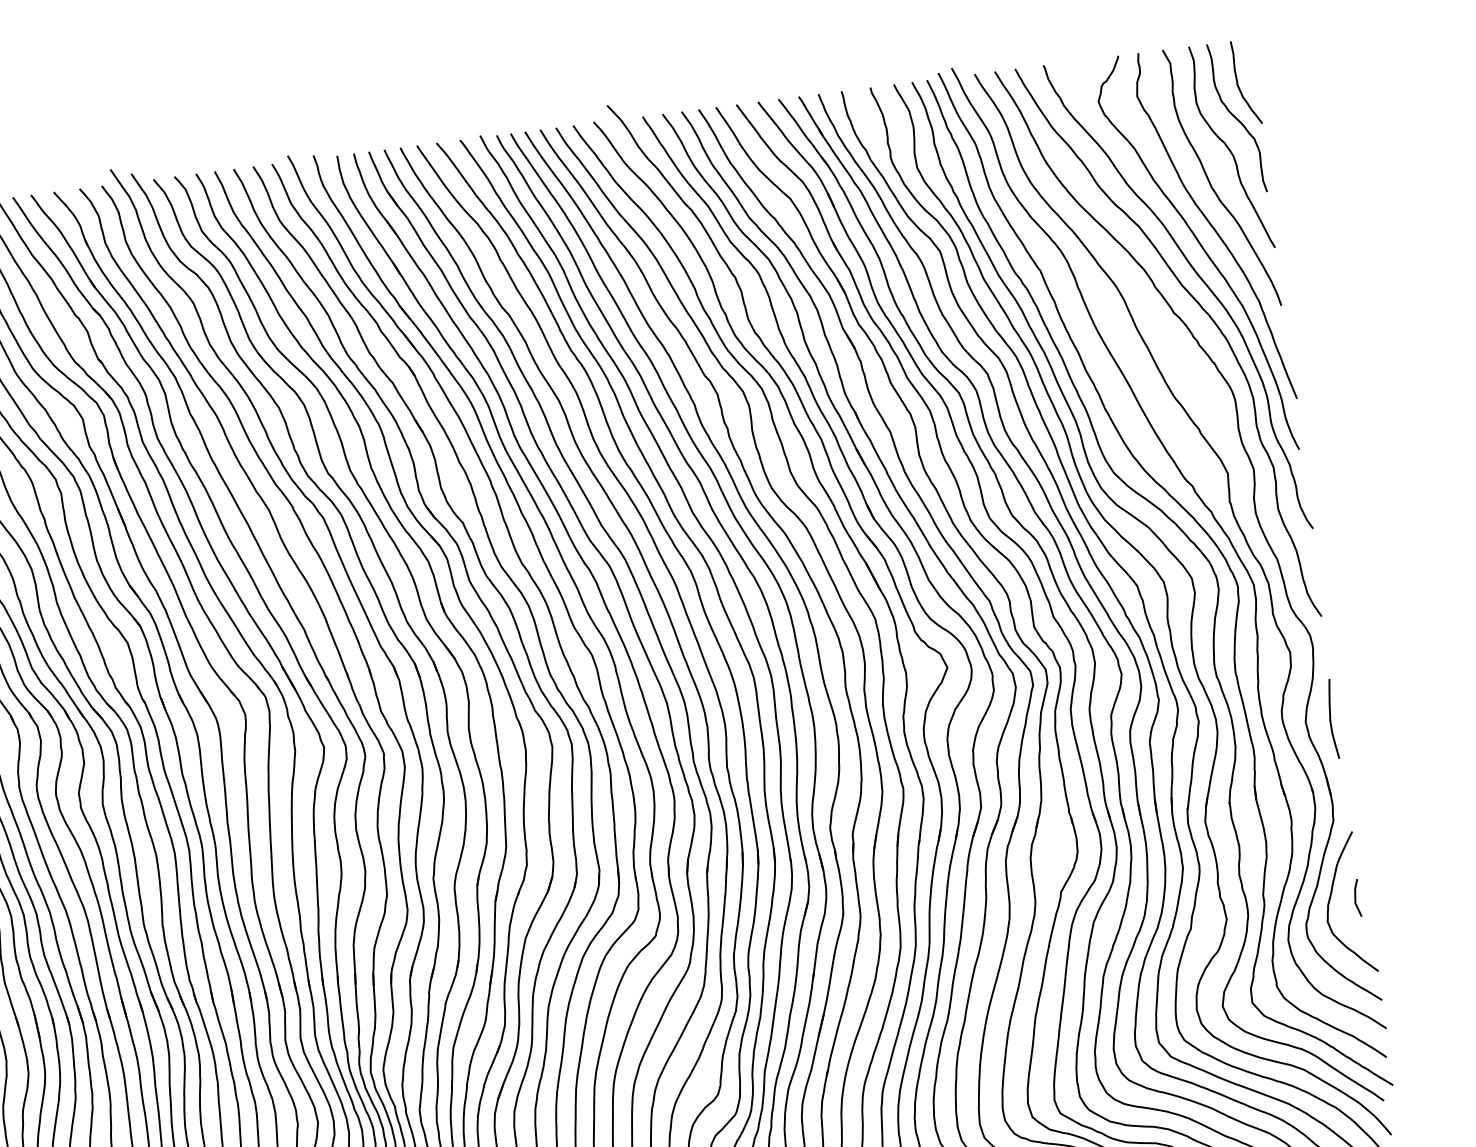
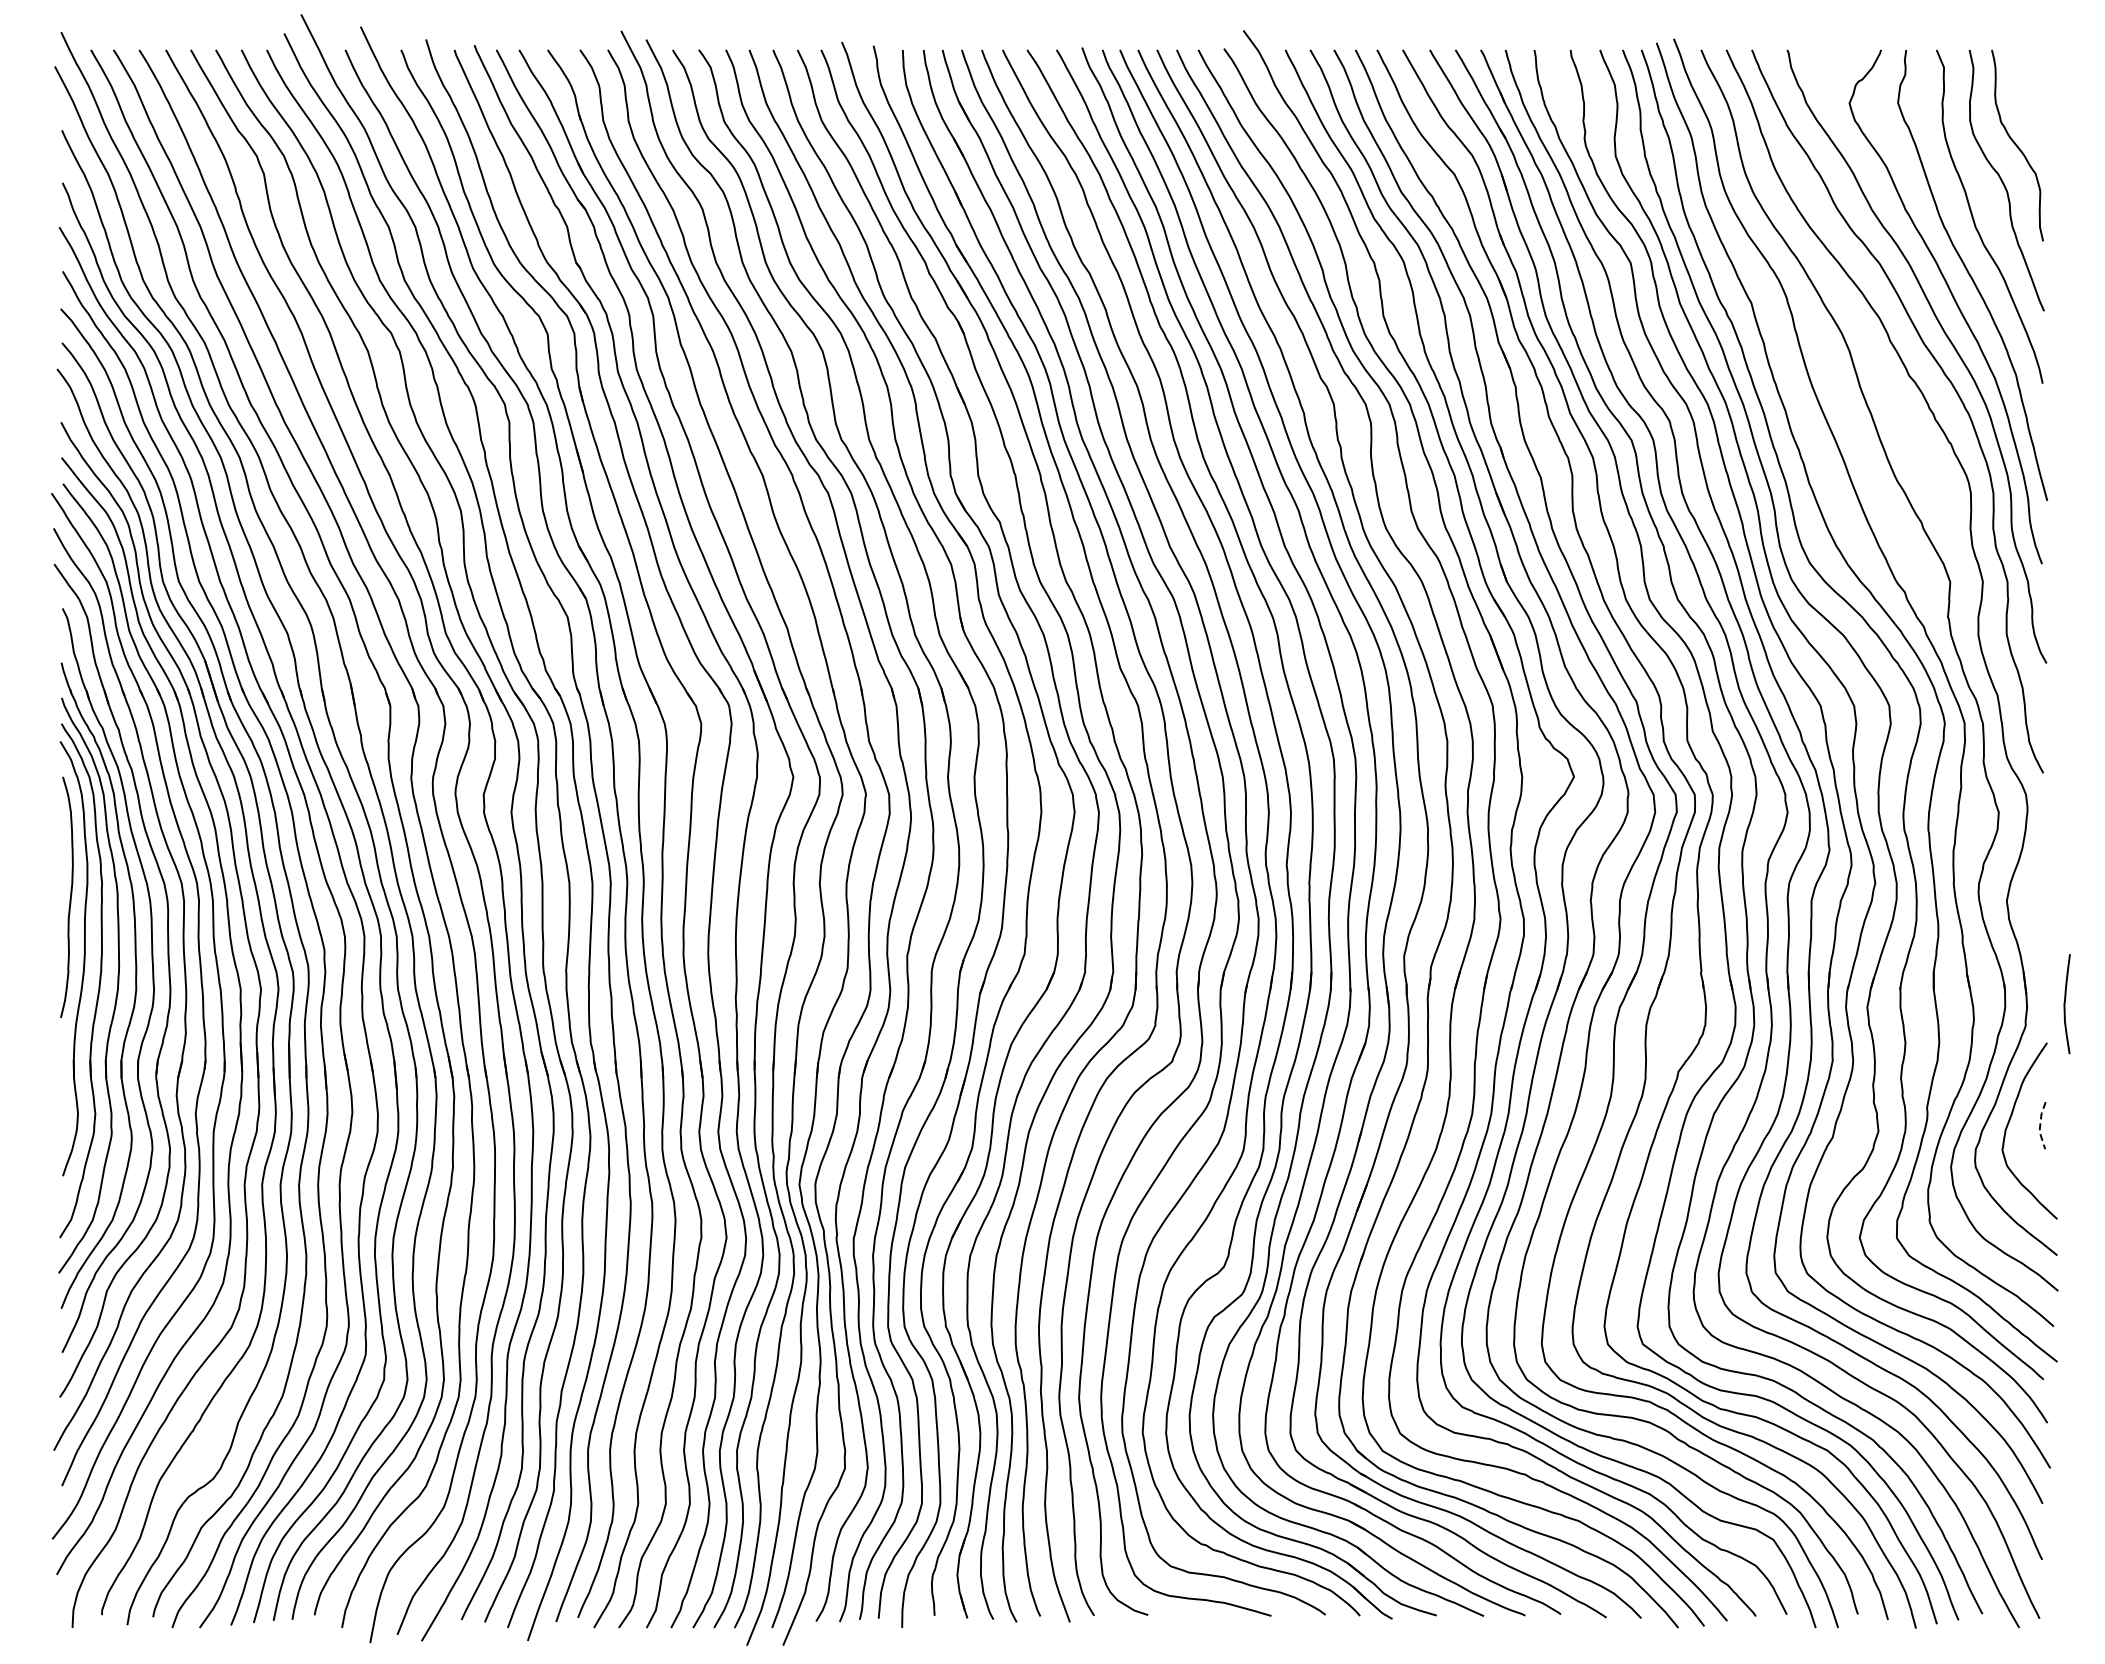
curve: (1238, 83) -> (2024, 102), removed
curve: (1331, 719) -> (2065, 1004), moved
line: (1355, 898) -> (2040, 1125), solid -> dashed

